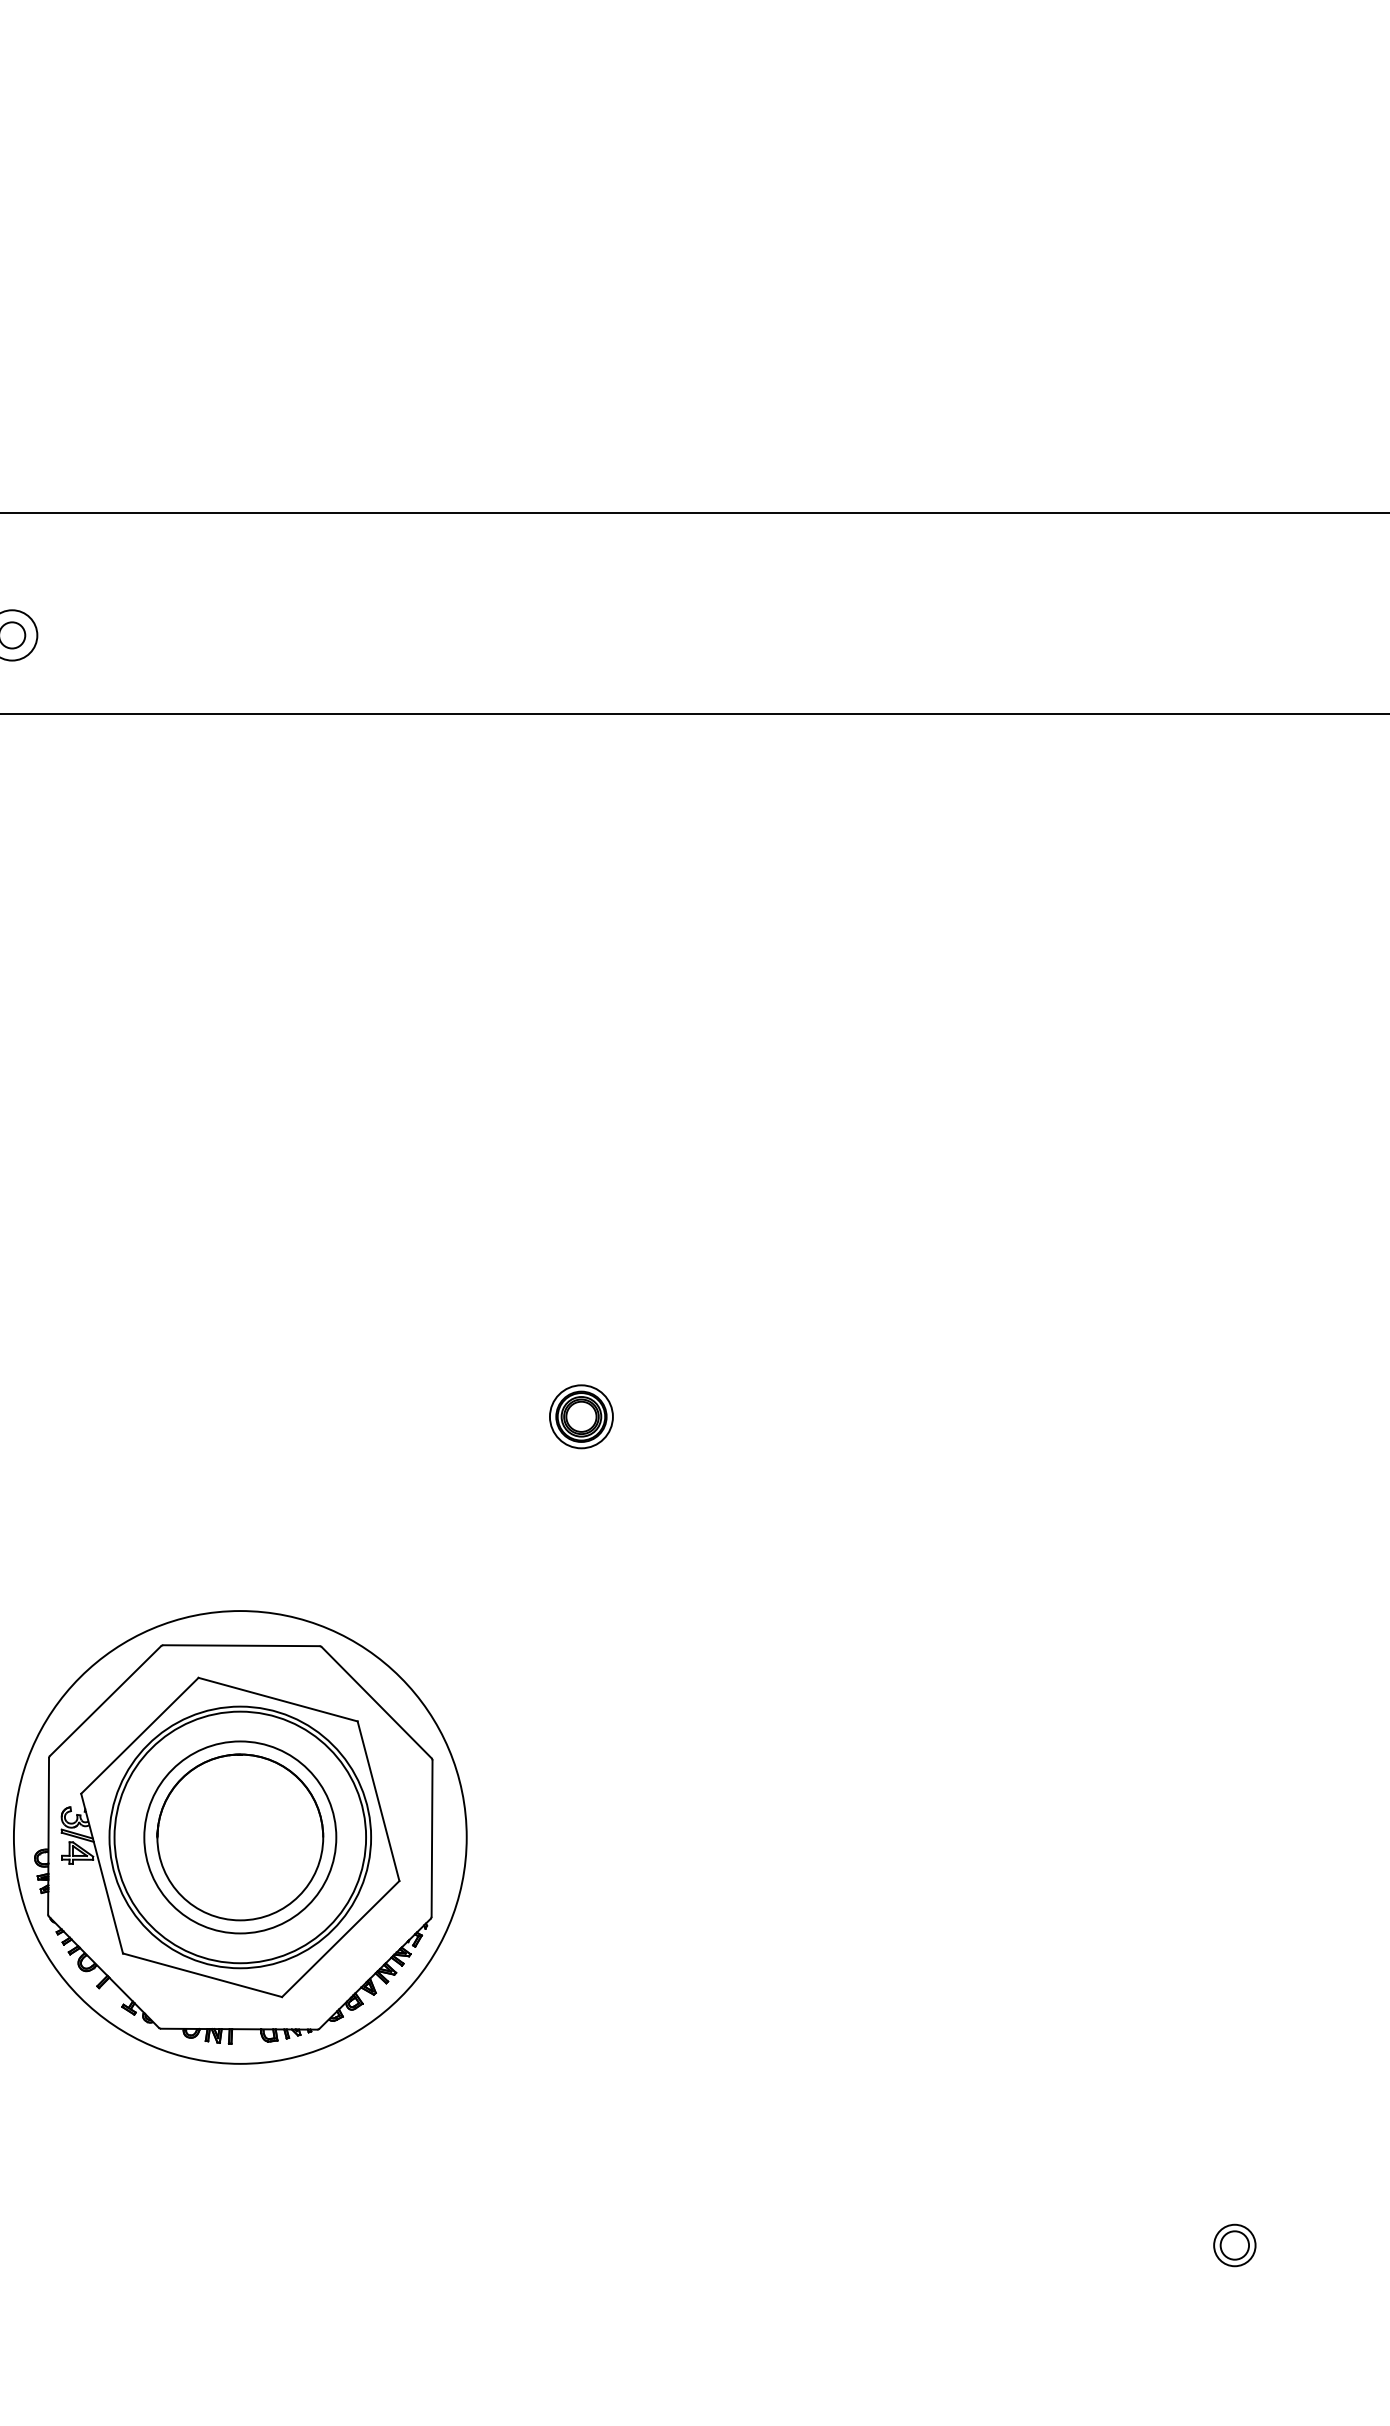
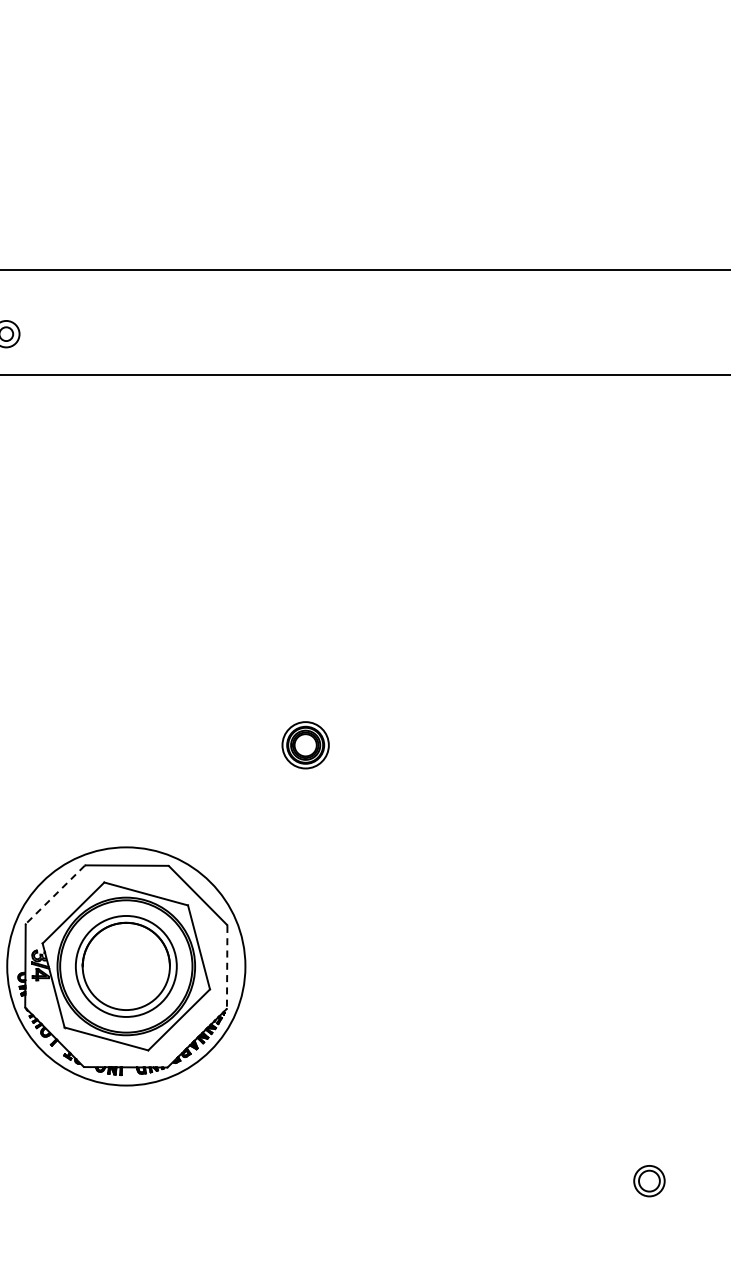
part: (580, 1415) -> (305, 744), size x1.4
line: (105, 1702) -> (55, 895), solid -> dashed
line: (432, 1839) -> (227, 967), solid -> dashed
part: (1234, 2244) -> (649, 1180), size x1.4

